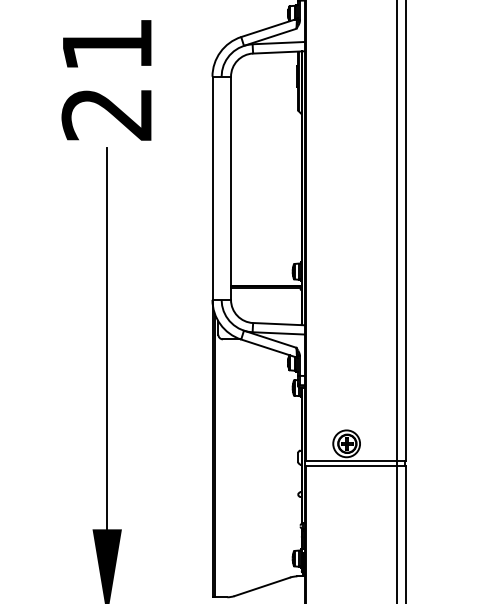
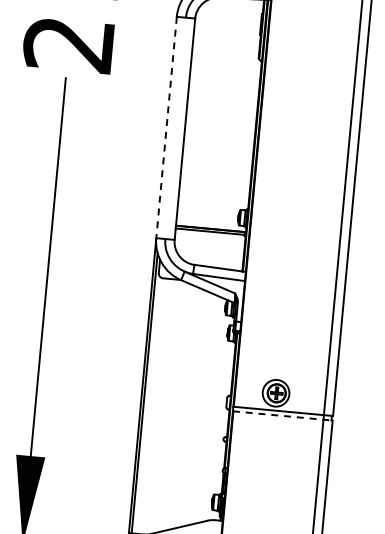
line: (212, 188) -> (166, 127), solid -> dashed
line: (355, 465) -> (282, 415), solid -> dashed

